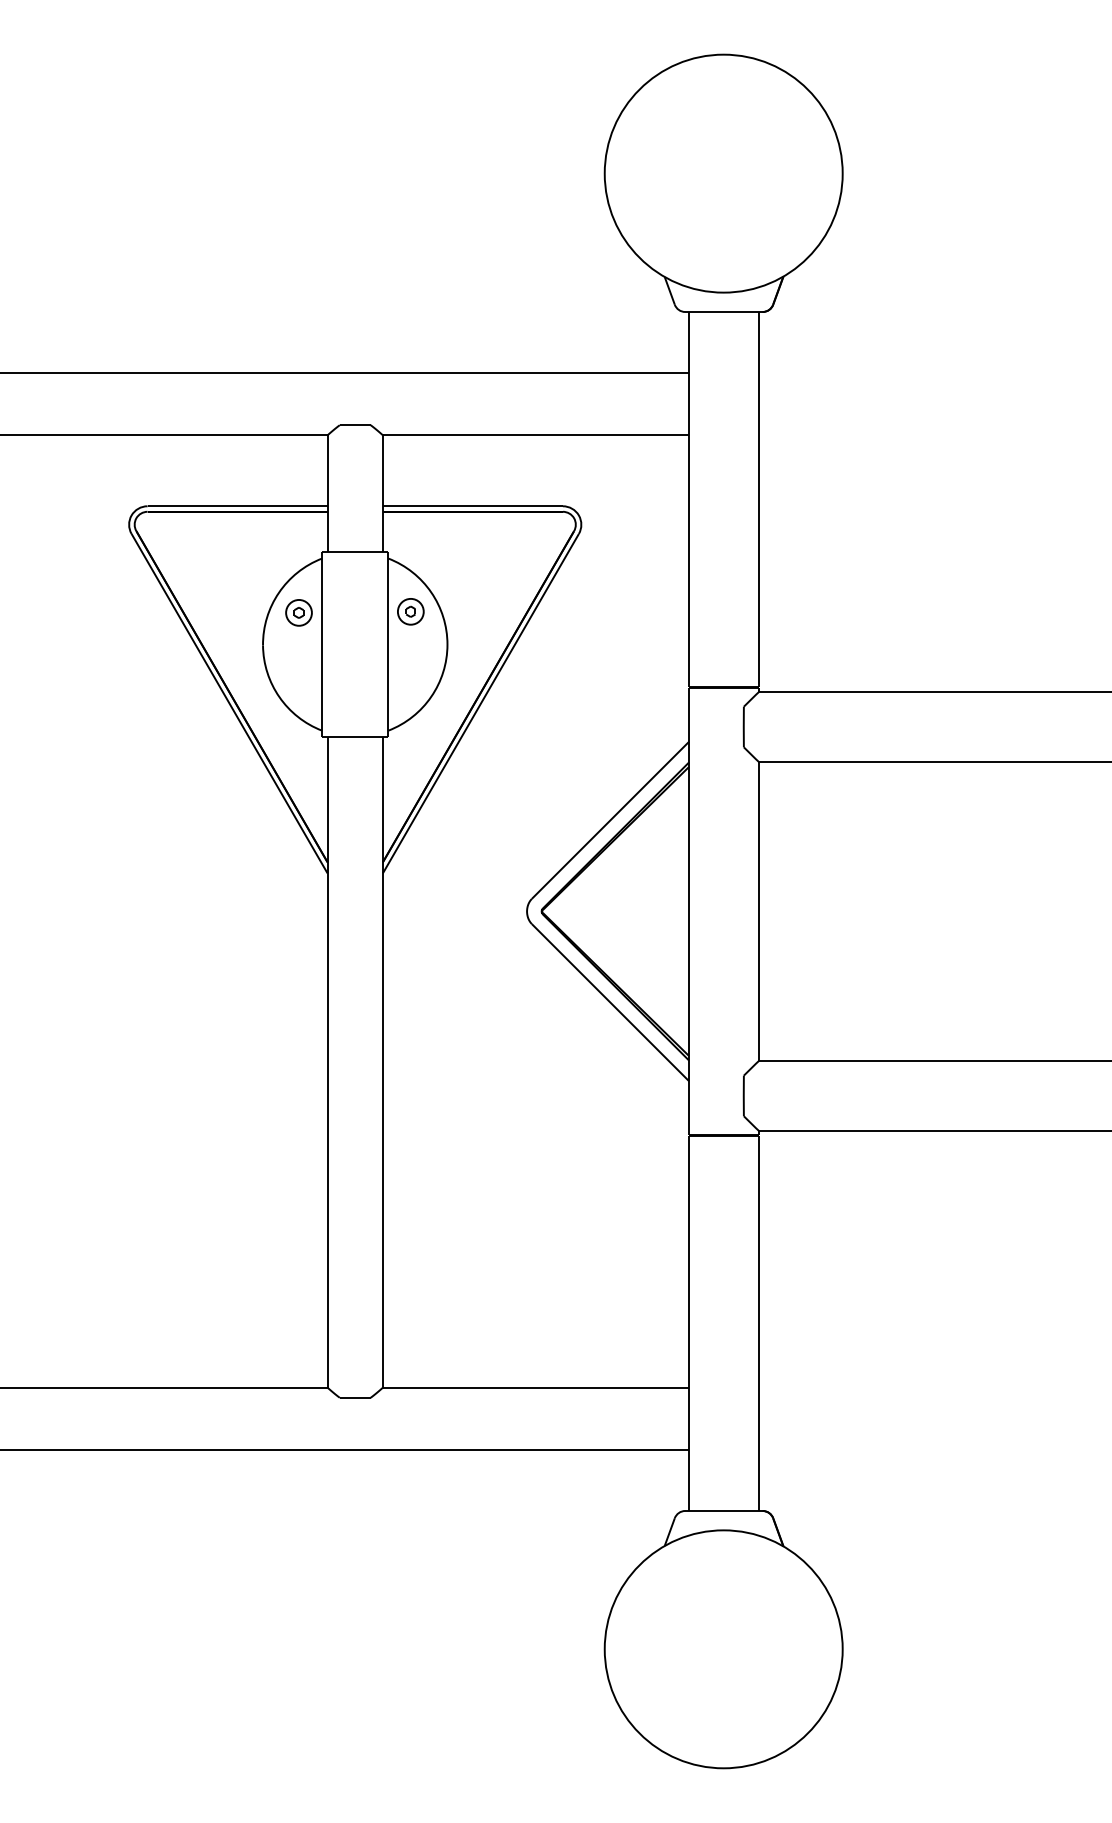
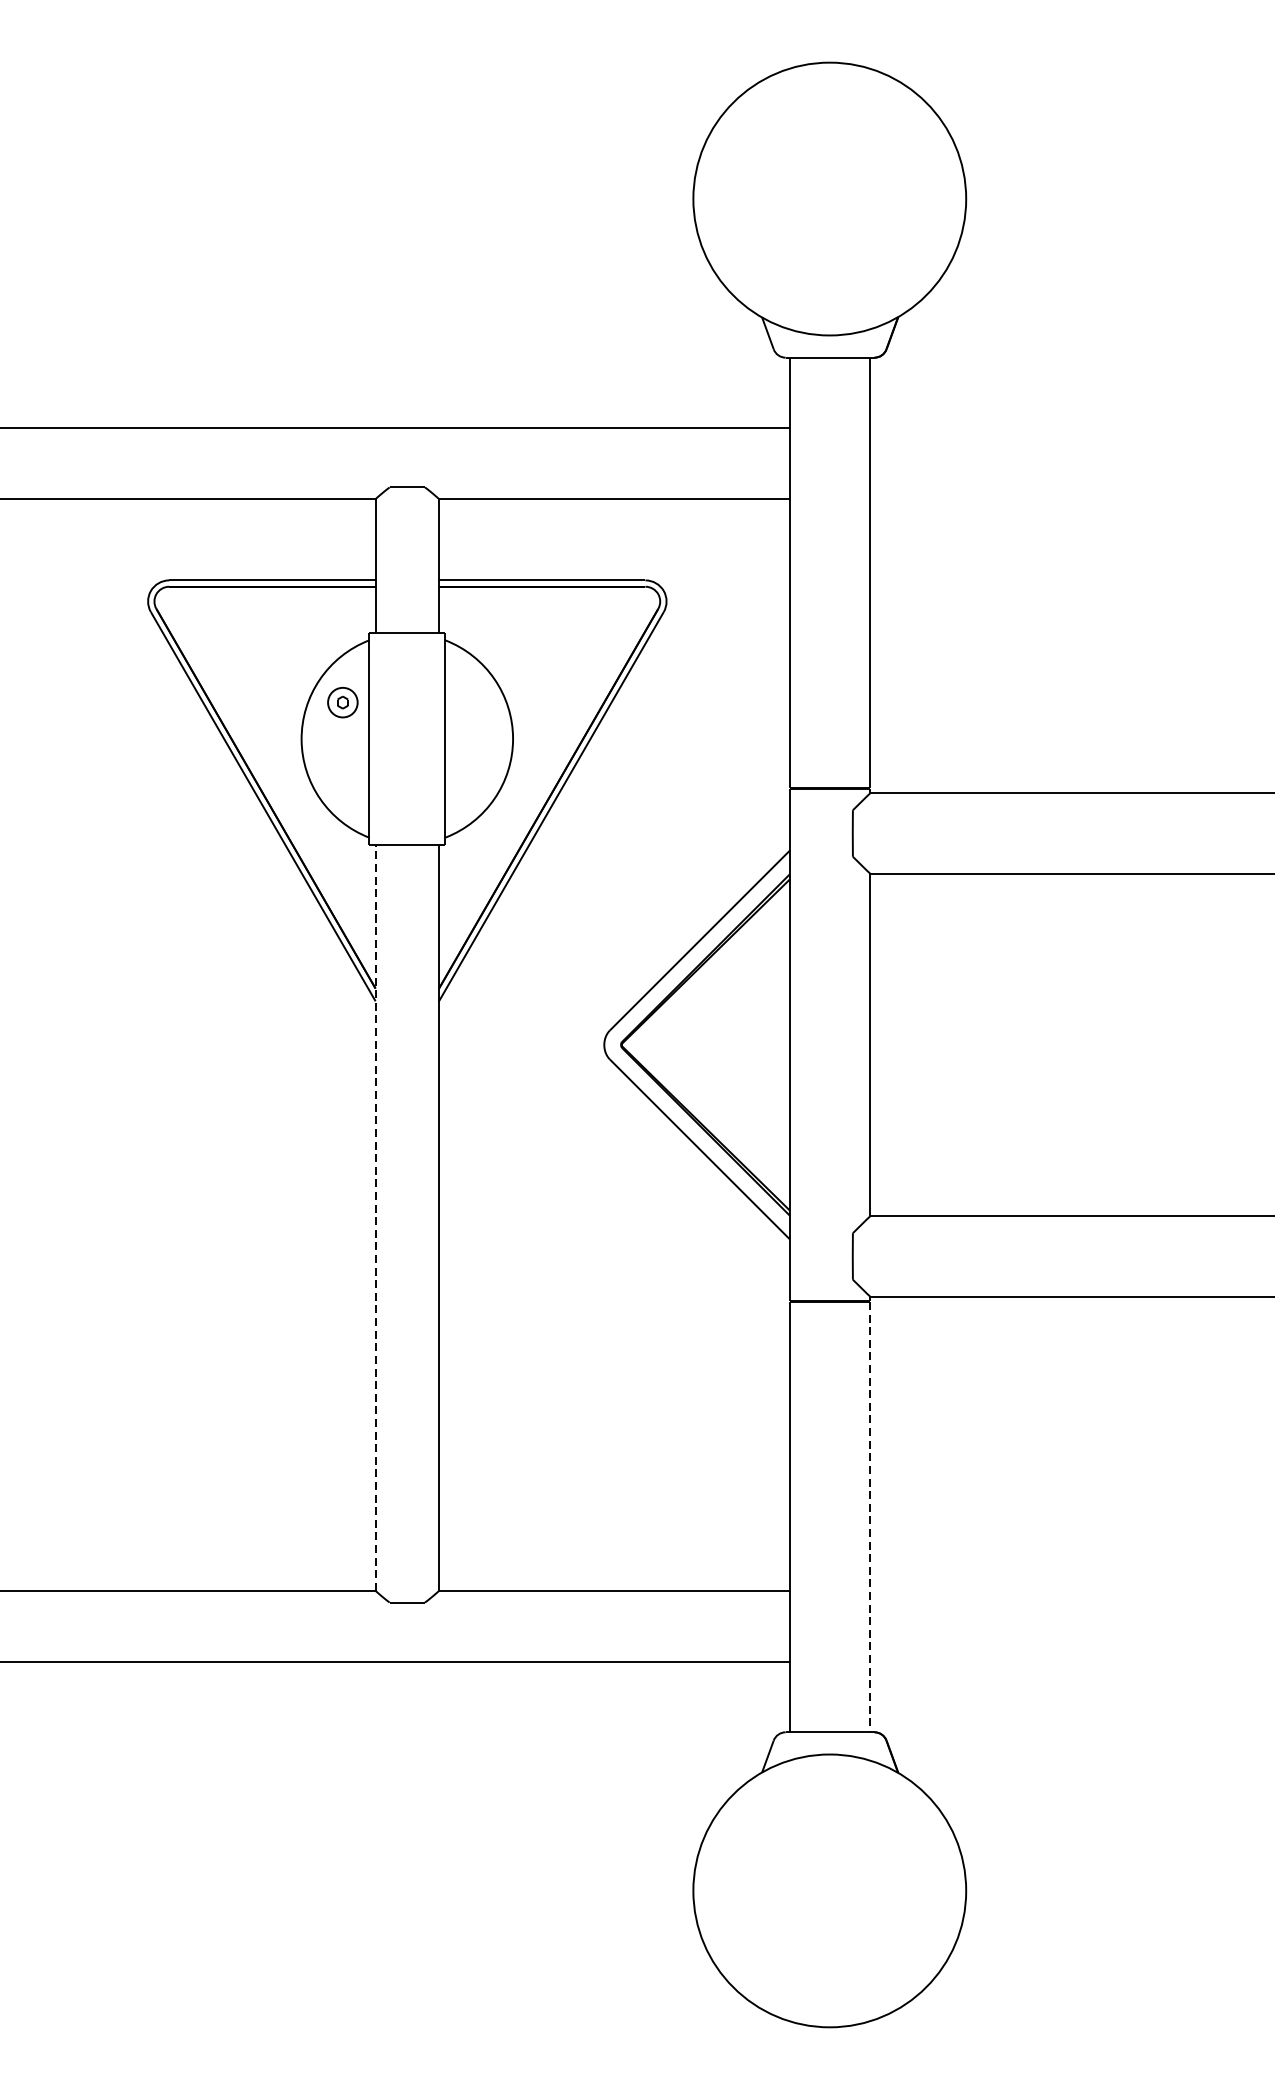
part: (410, 611) -> (470, 701), removed
line: (327, 1061) -> (375, 1216), solid -> dashed
line: (759, 1323) -> (870, 1517), solid -> dashed

